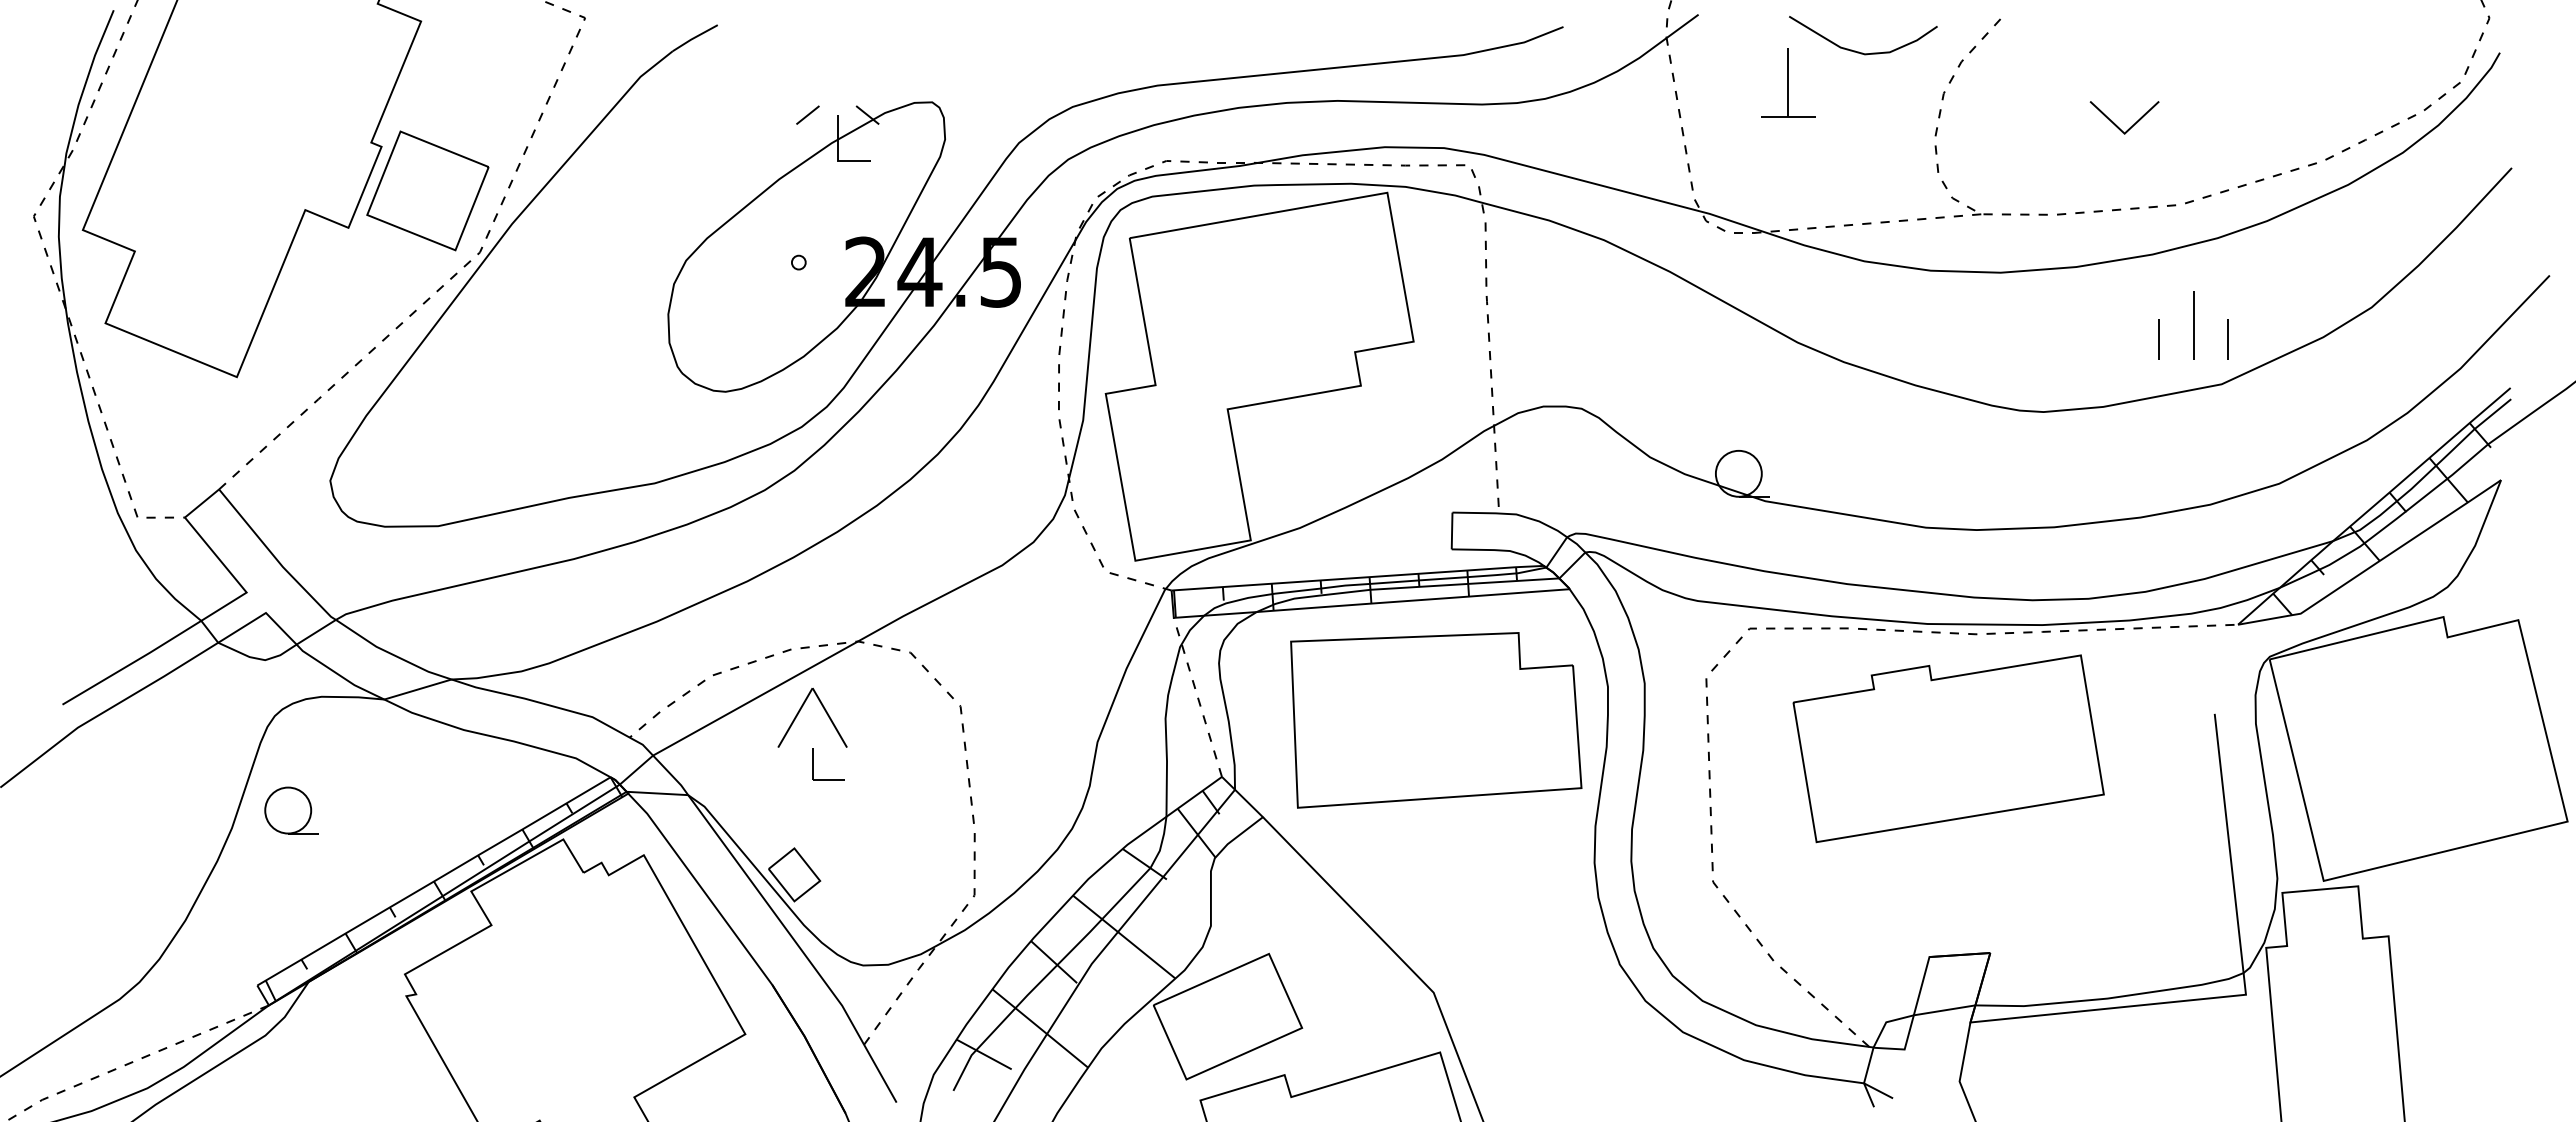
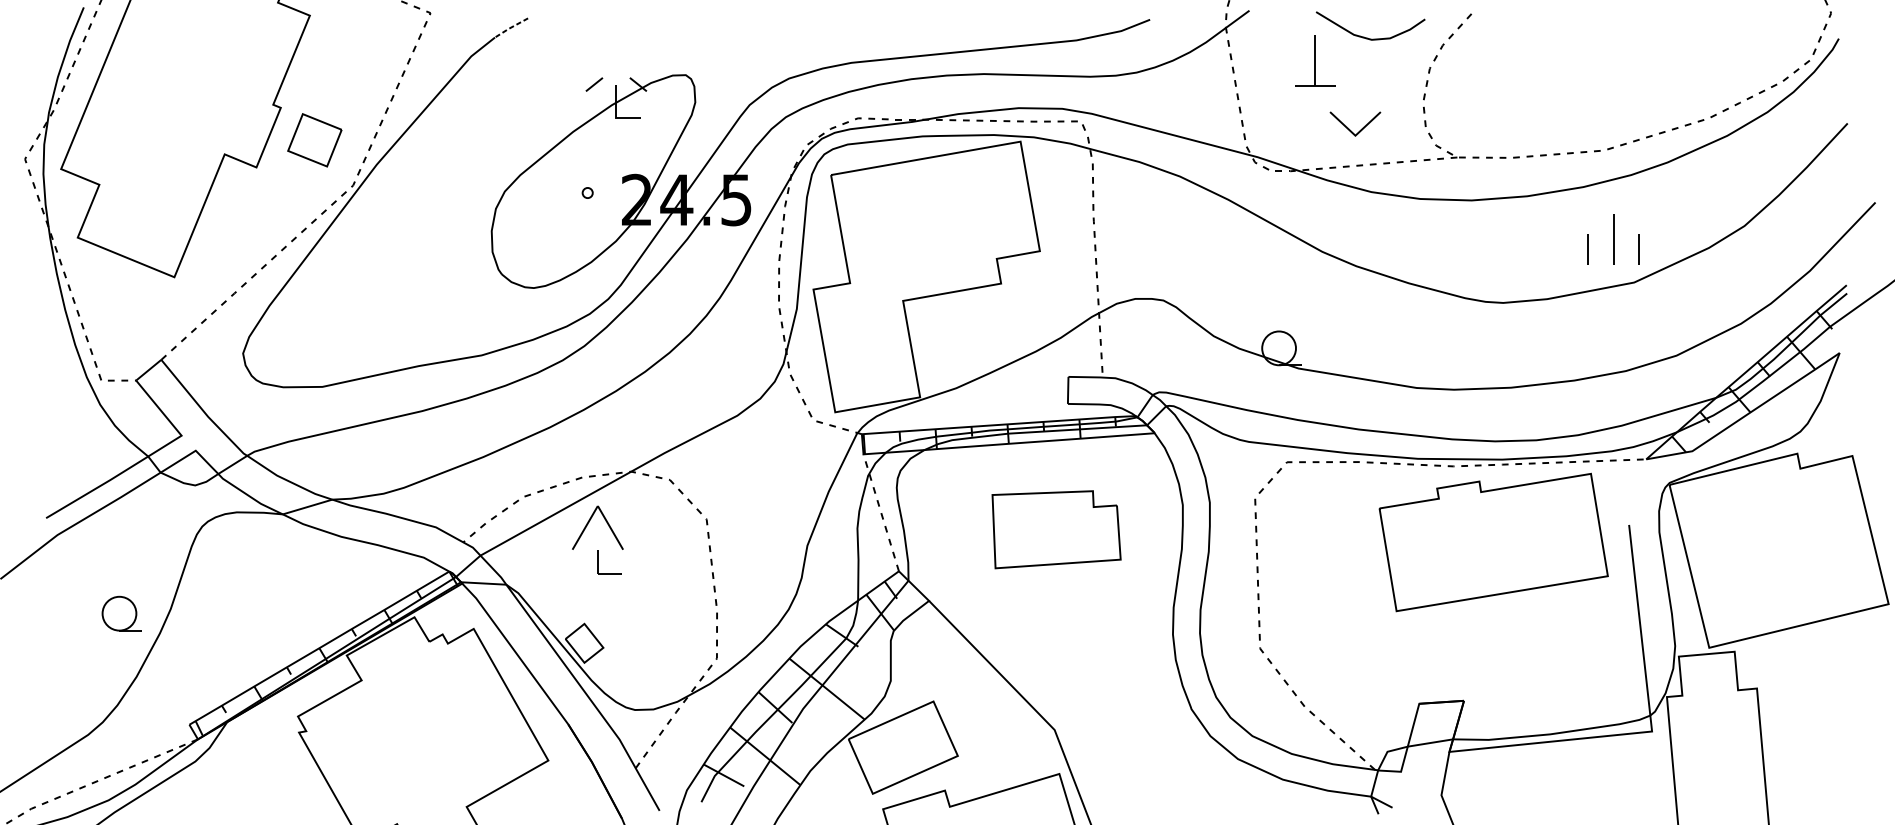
line: (694, 37) -> (510, 27), solid -> dashed
part: (2116, 124) -> (1349, 128), moved
part: (427, 190) -> (314, 139), size x0.6
part: (1436, 720) -> (1056, 529), size x0.6
part: (1948, 748) -> (1493, 542), moved
part: (291, 810) -> (121, 613), moved

